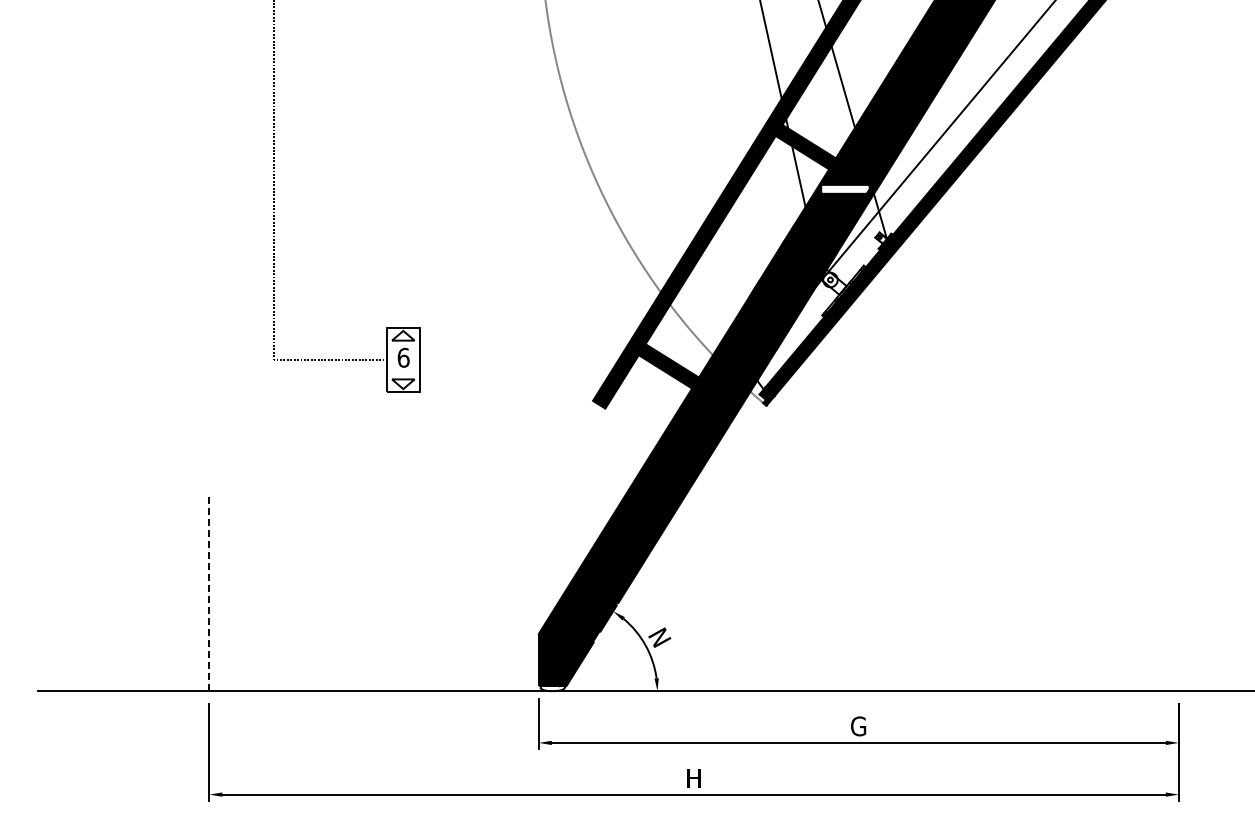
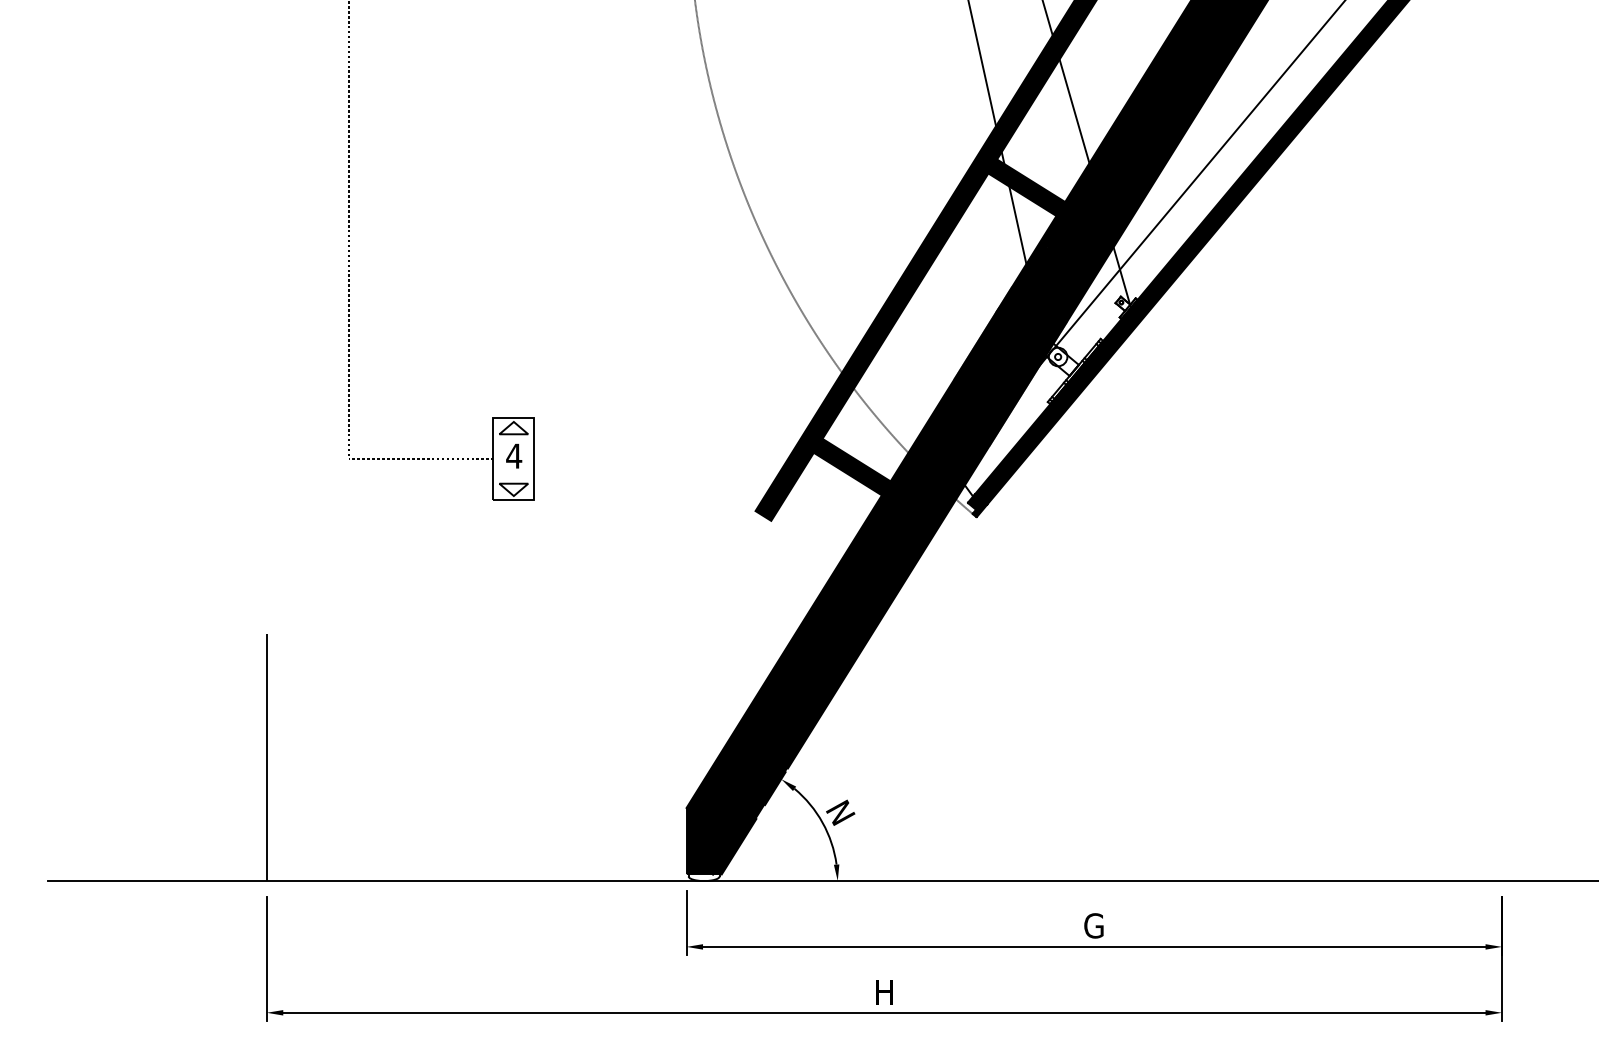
fill: (845, 188) -> (1077, 240), added
text: (403, 357) -> (514, 455), 6 -> 4
line: (209, 594) -> (266, 757), dashed -> solid

